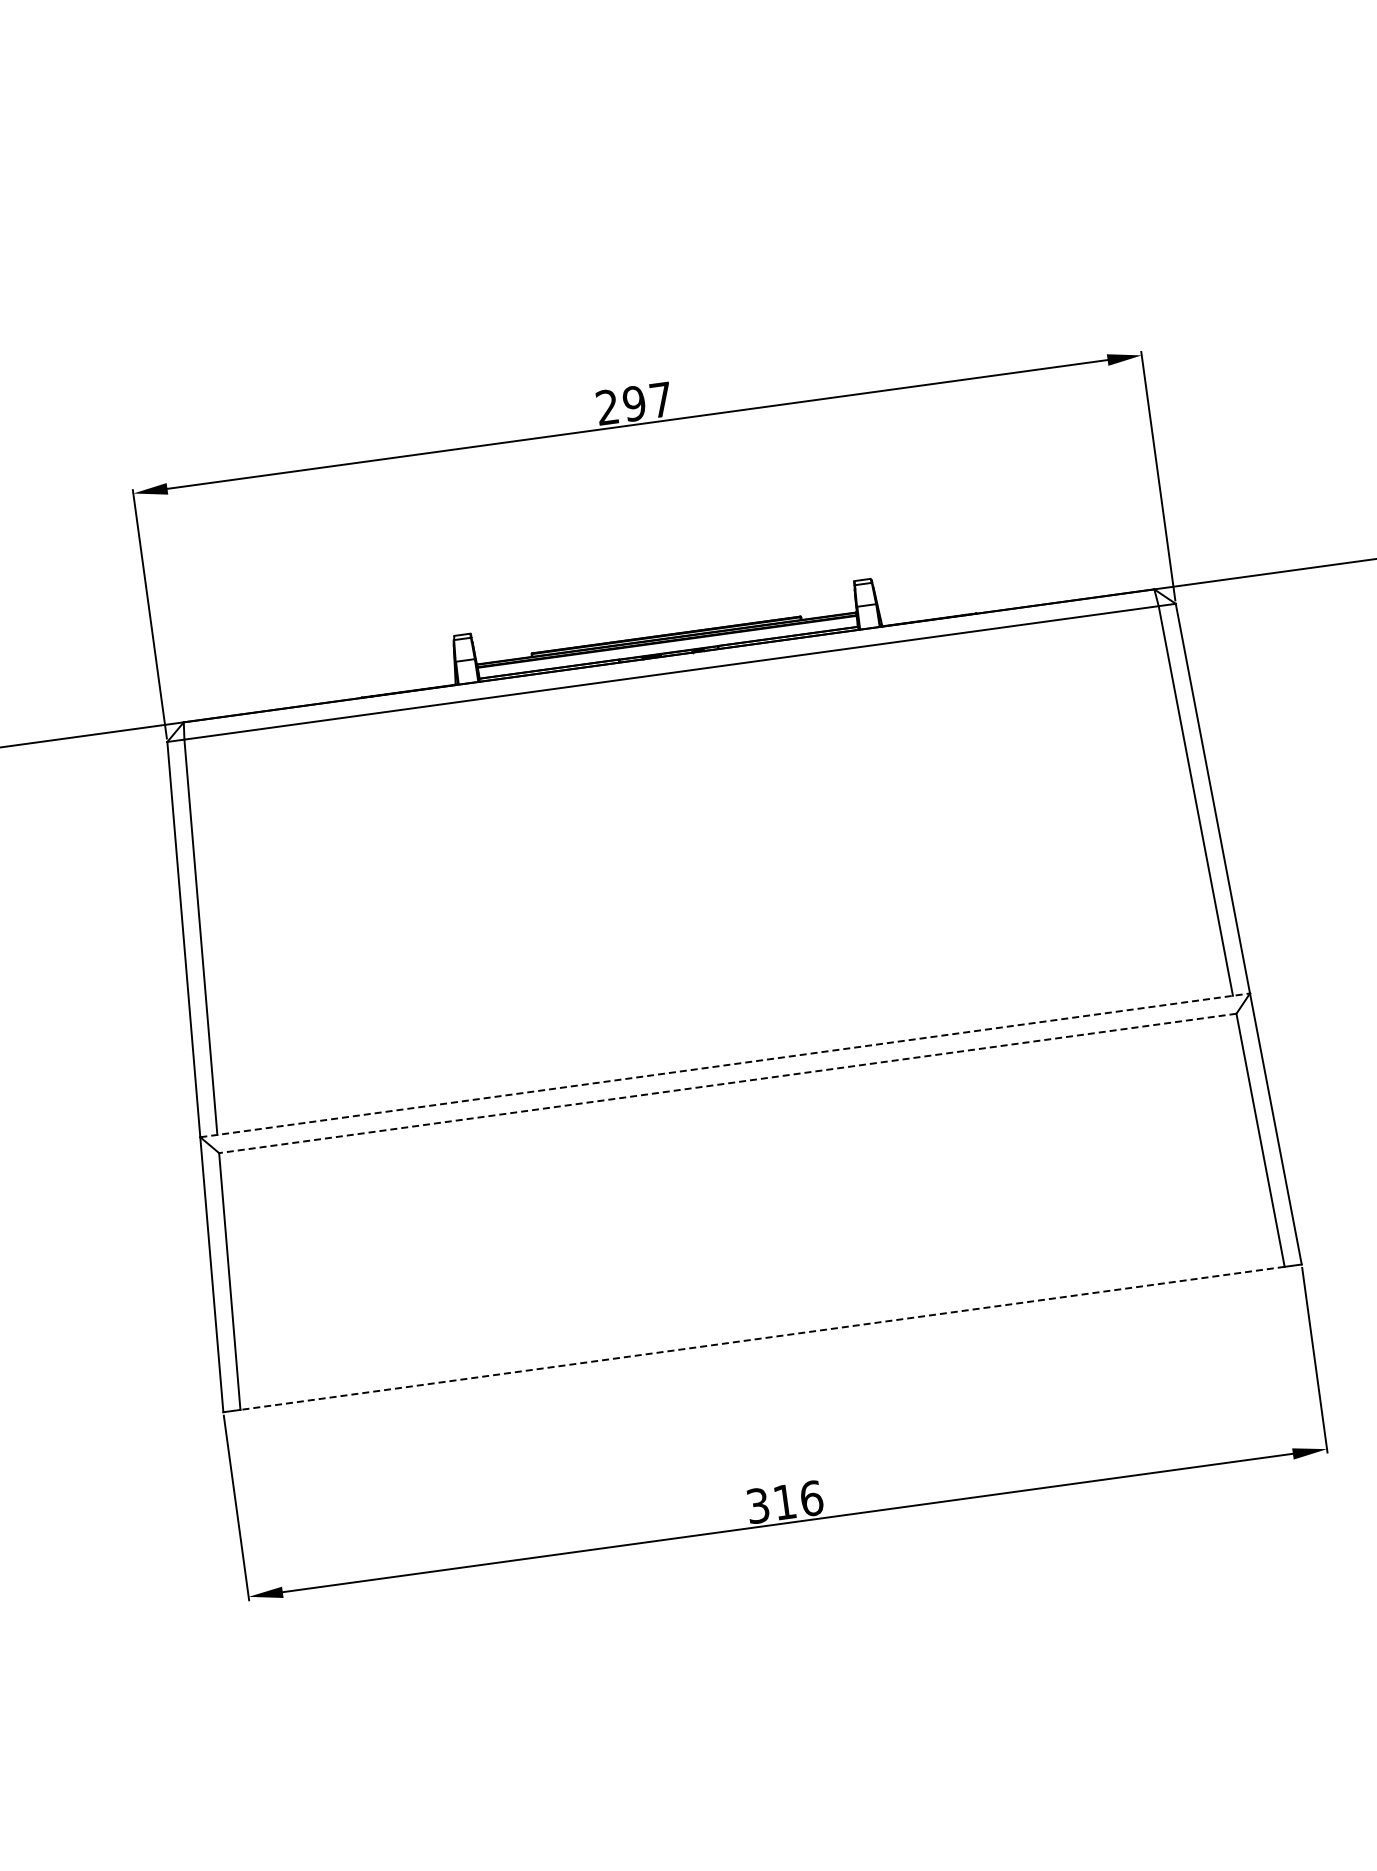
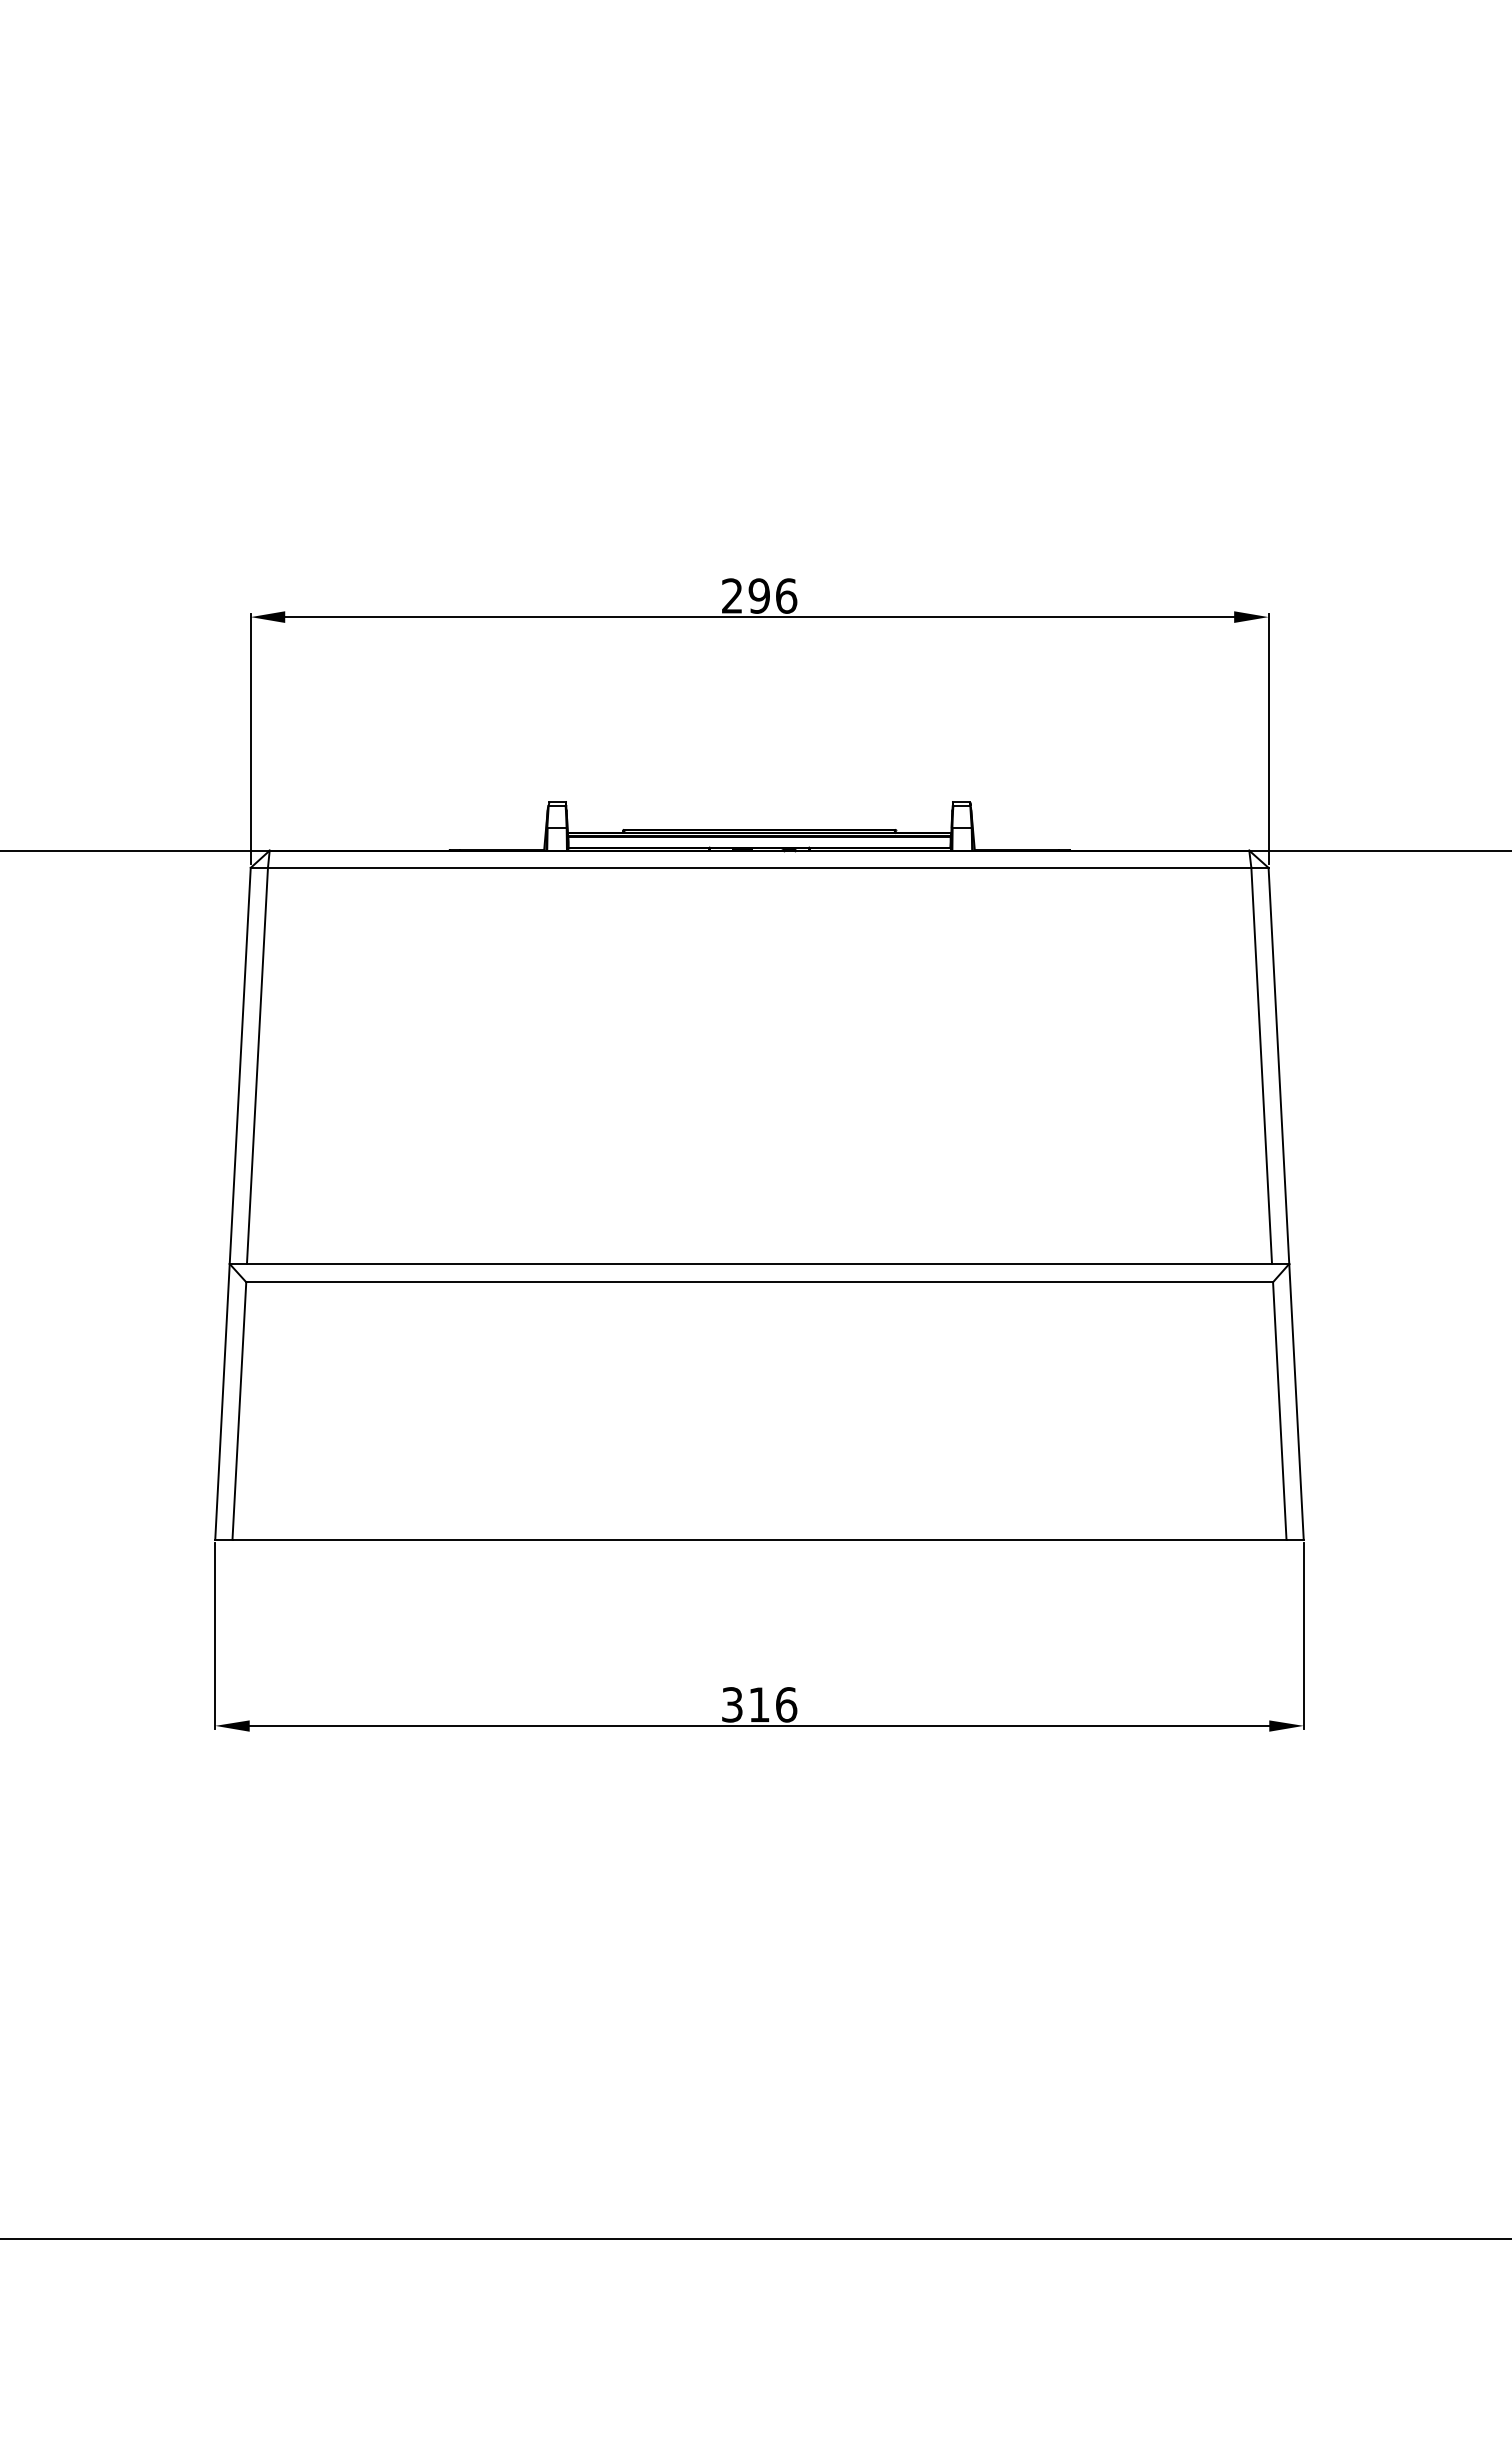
text: (661, 399) -> (786, 595), 297 -> 296
line: (725, 1064) -> (759, 1263), dashed -> solid
line: (727, 1083) -> (759, 1282), dashed -> solid
line: (762, 1338) -> (759, 1539), dashed -> solid

